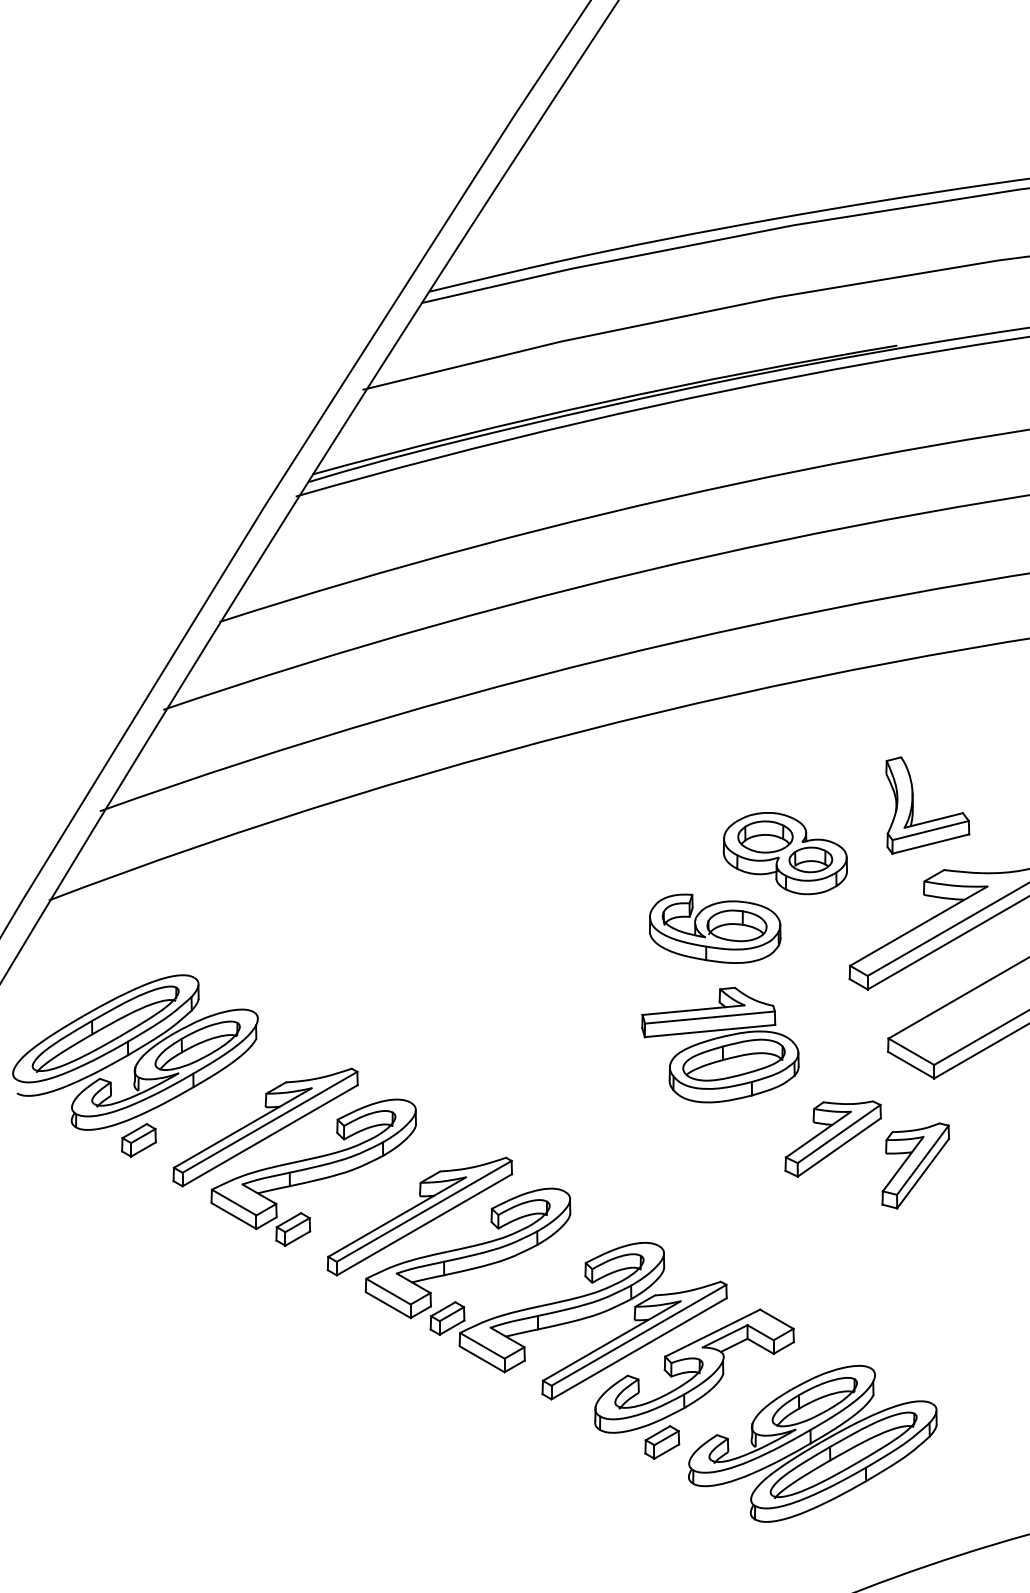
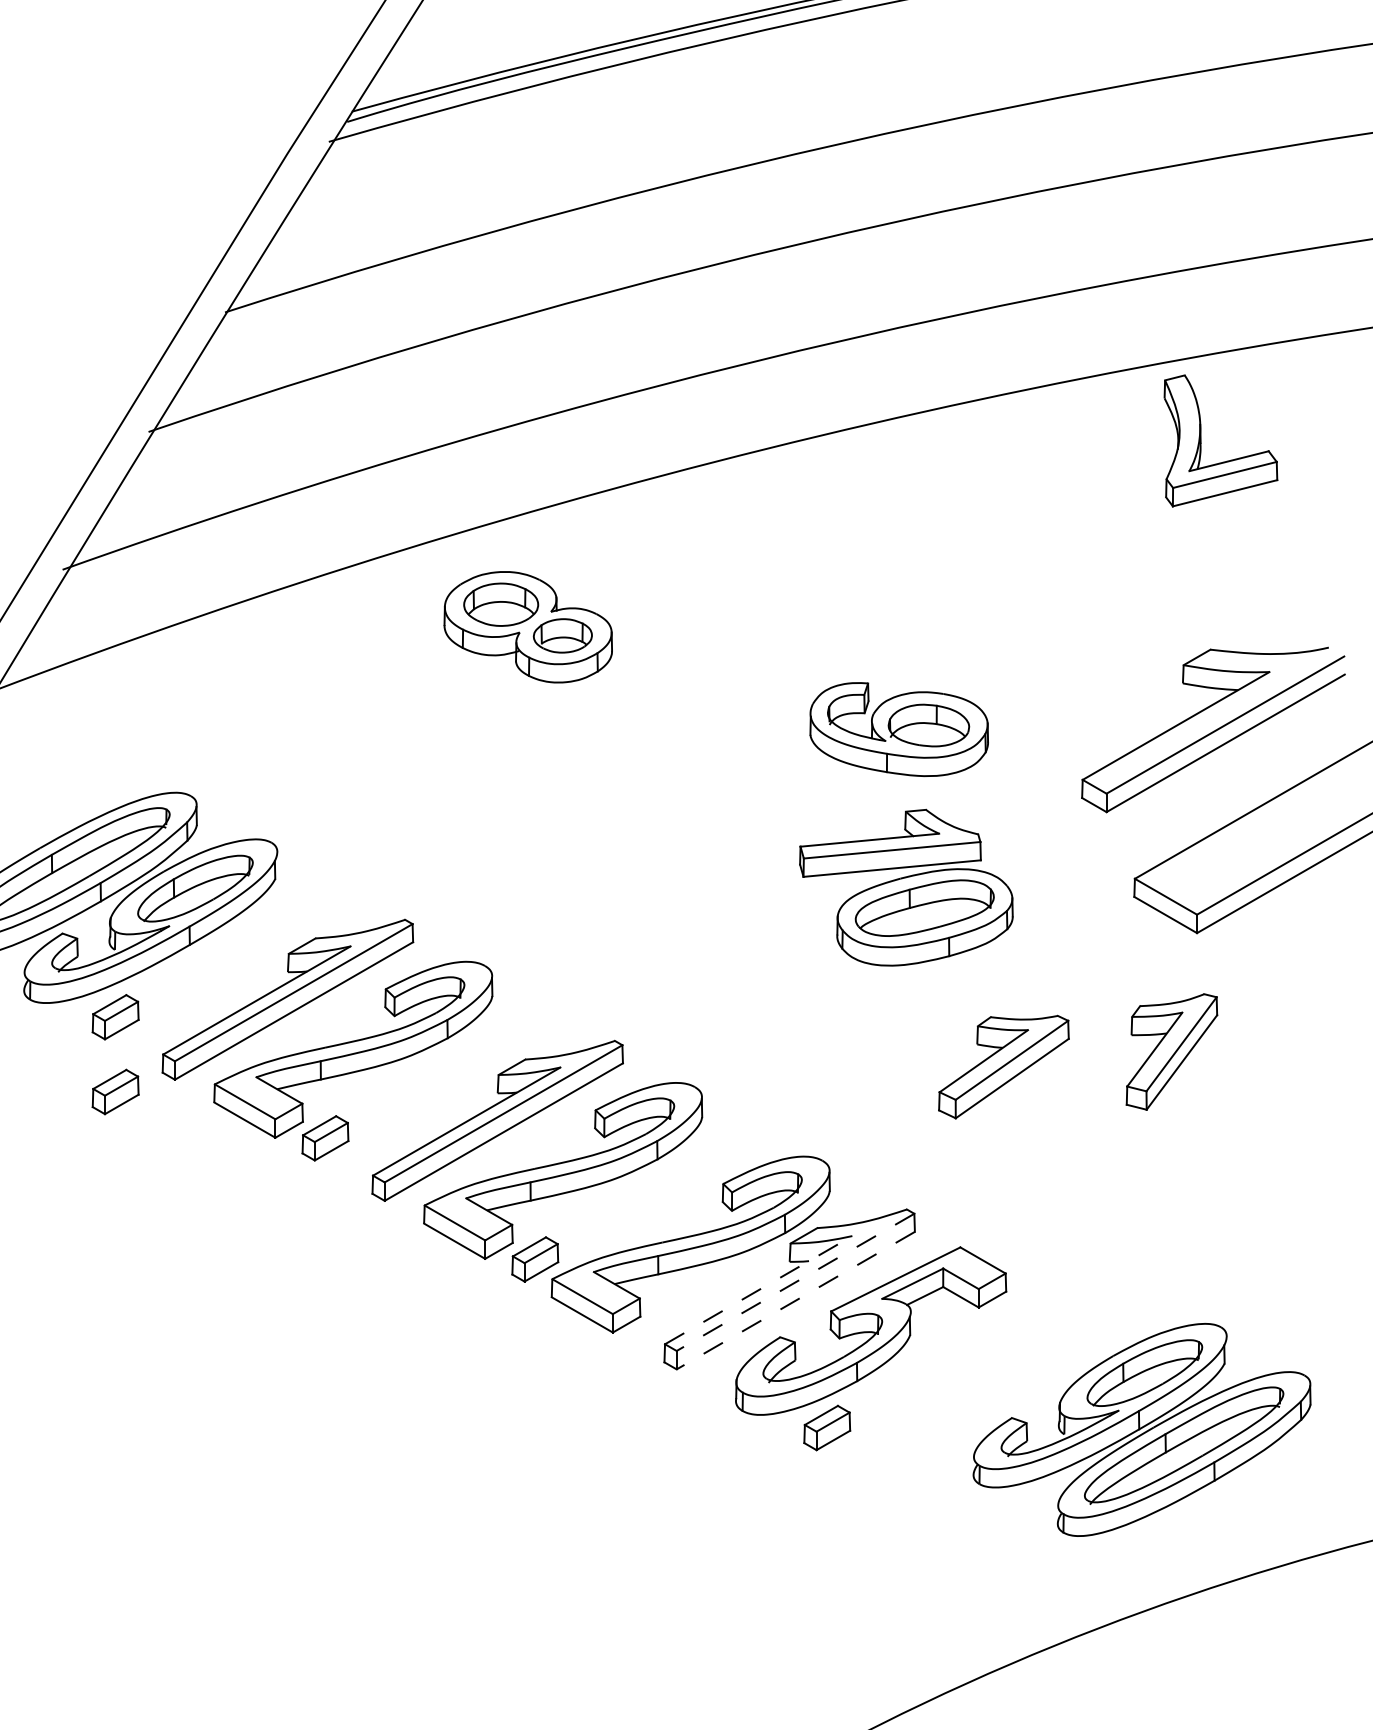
part: (913, 805) -> (1201, 440), moved
part: (784, 853) -> (527, 627), moved
part: (832, 1138) -> (1002, 1066), moved
part: (138, 1195) -> (115, 1092), added
line: (638, 1335) -> (794, 1282), solid -> dashed
line: (611, 1341) -> (758, 1290), solid -> dashed
line: (638, 1349) -> (794, 1301), solid -> dashed
part: (812, 1443) -> (1141, 1429), moved

